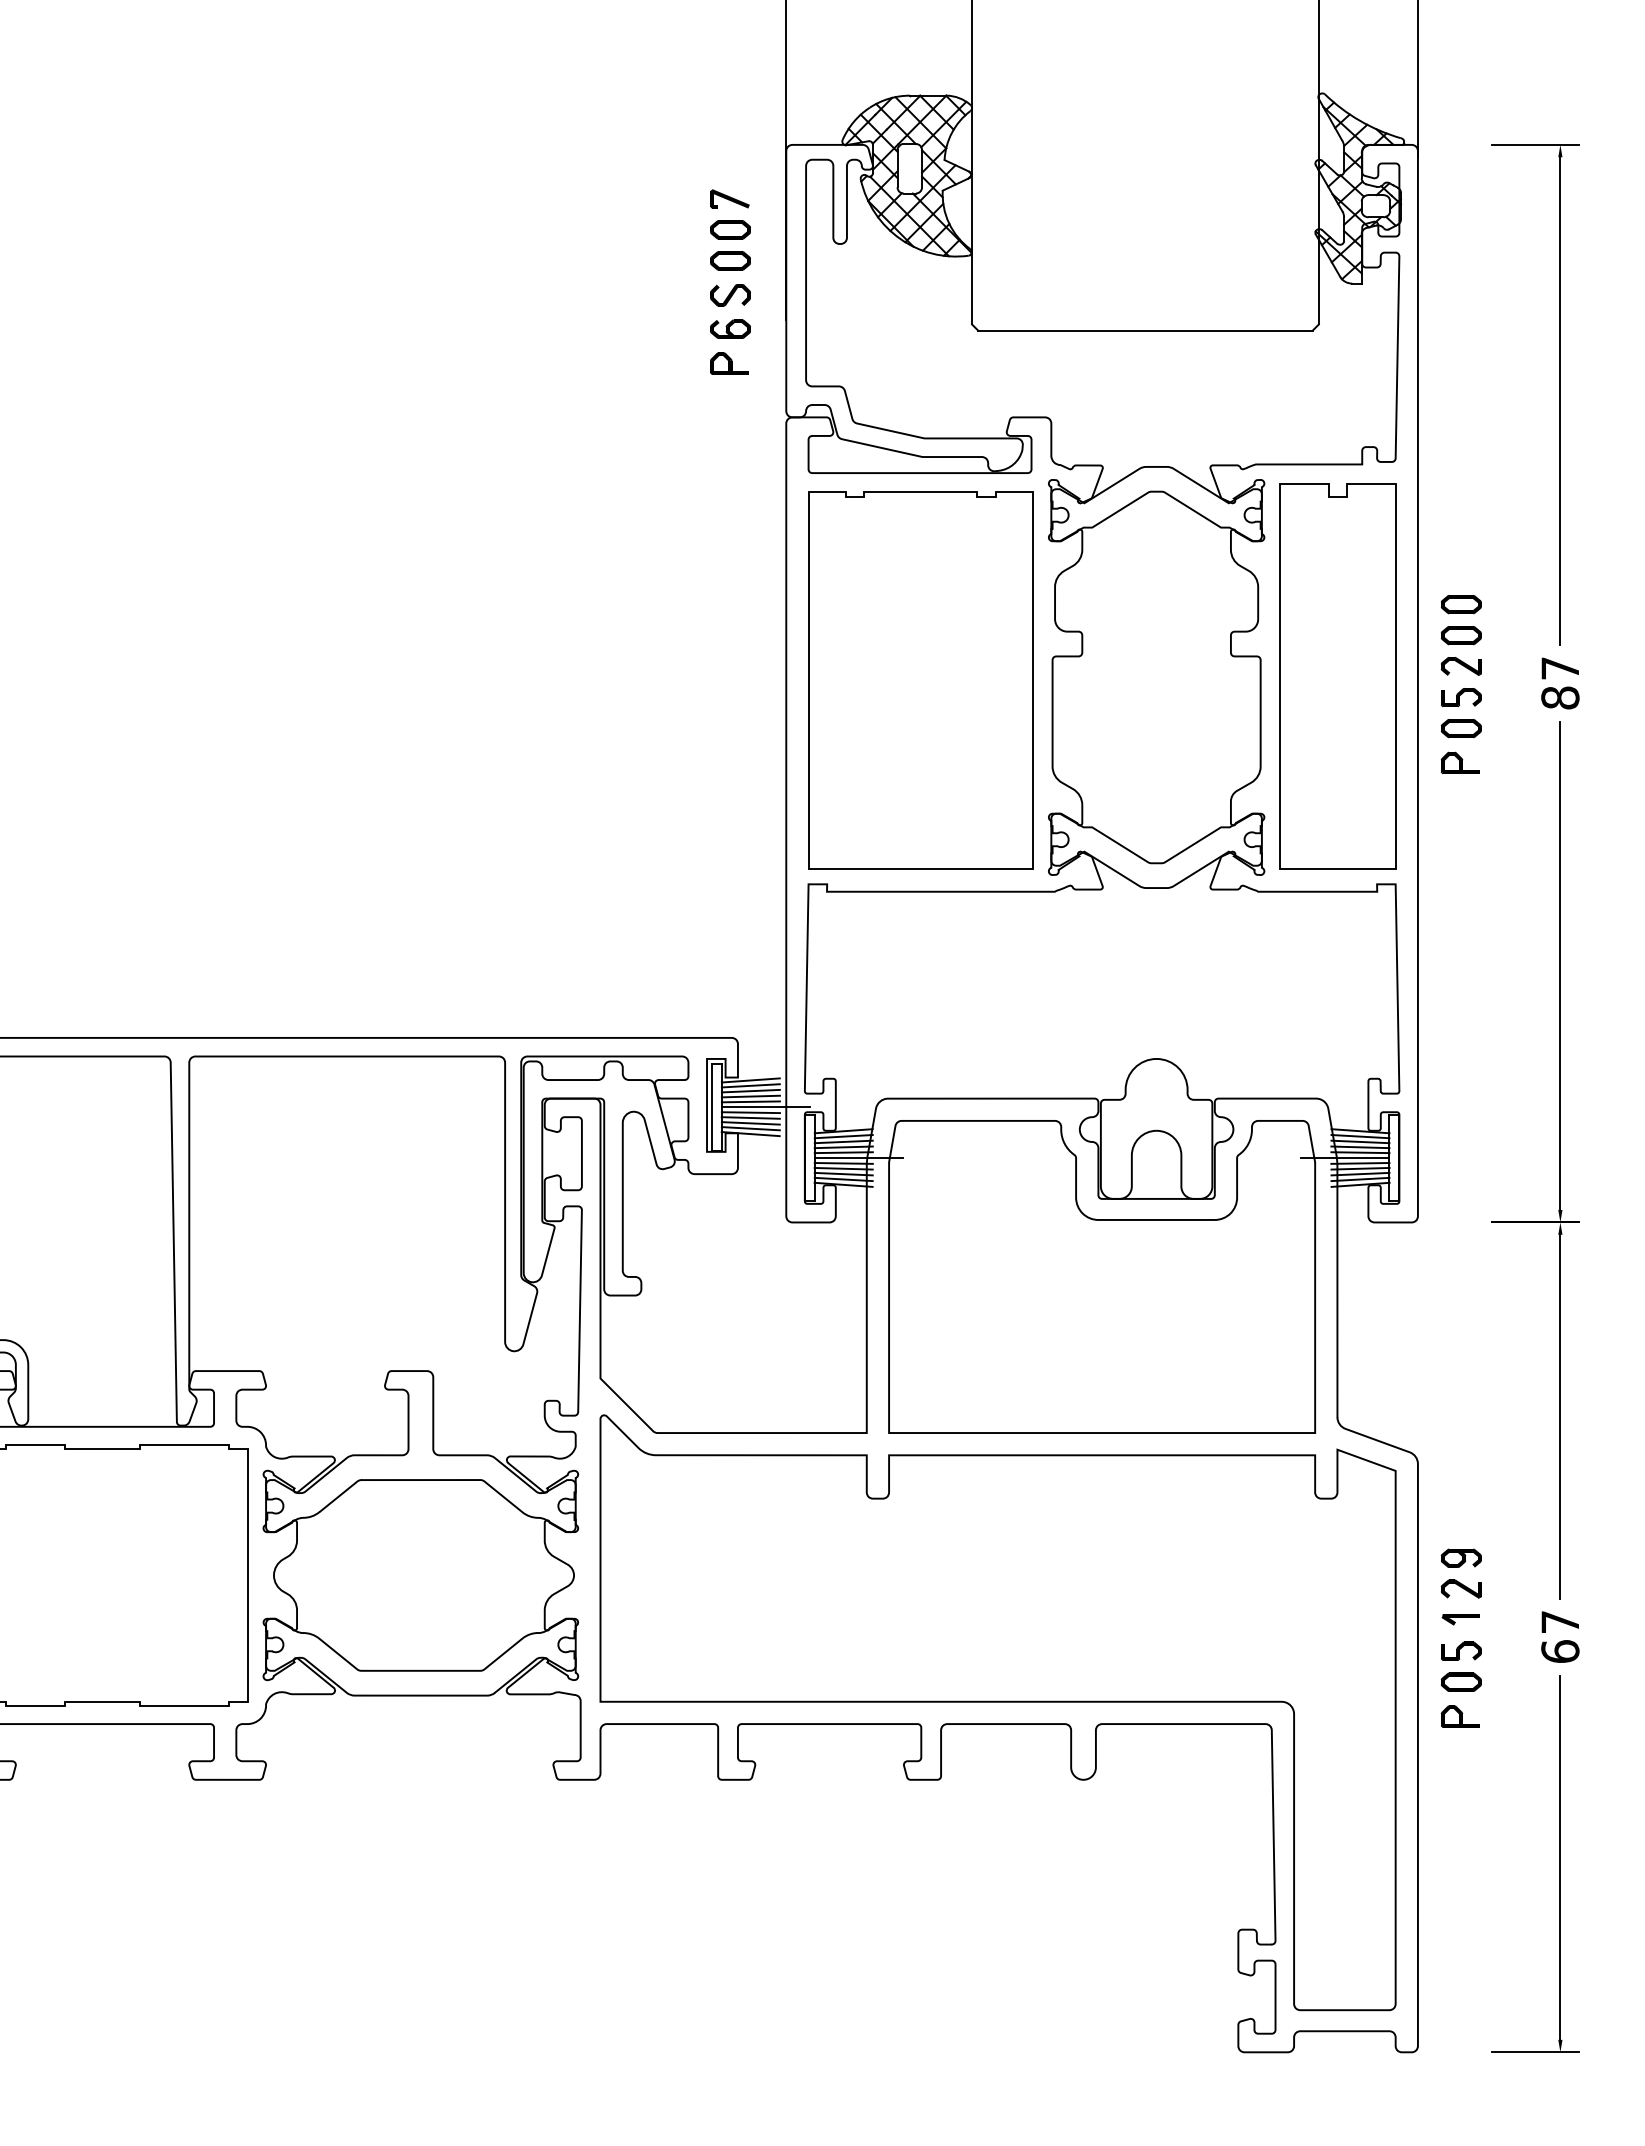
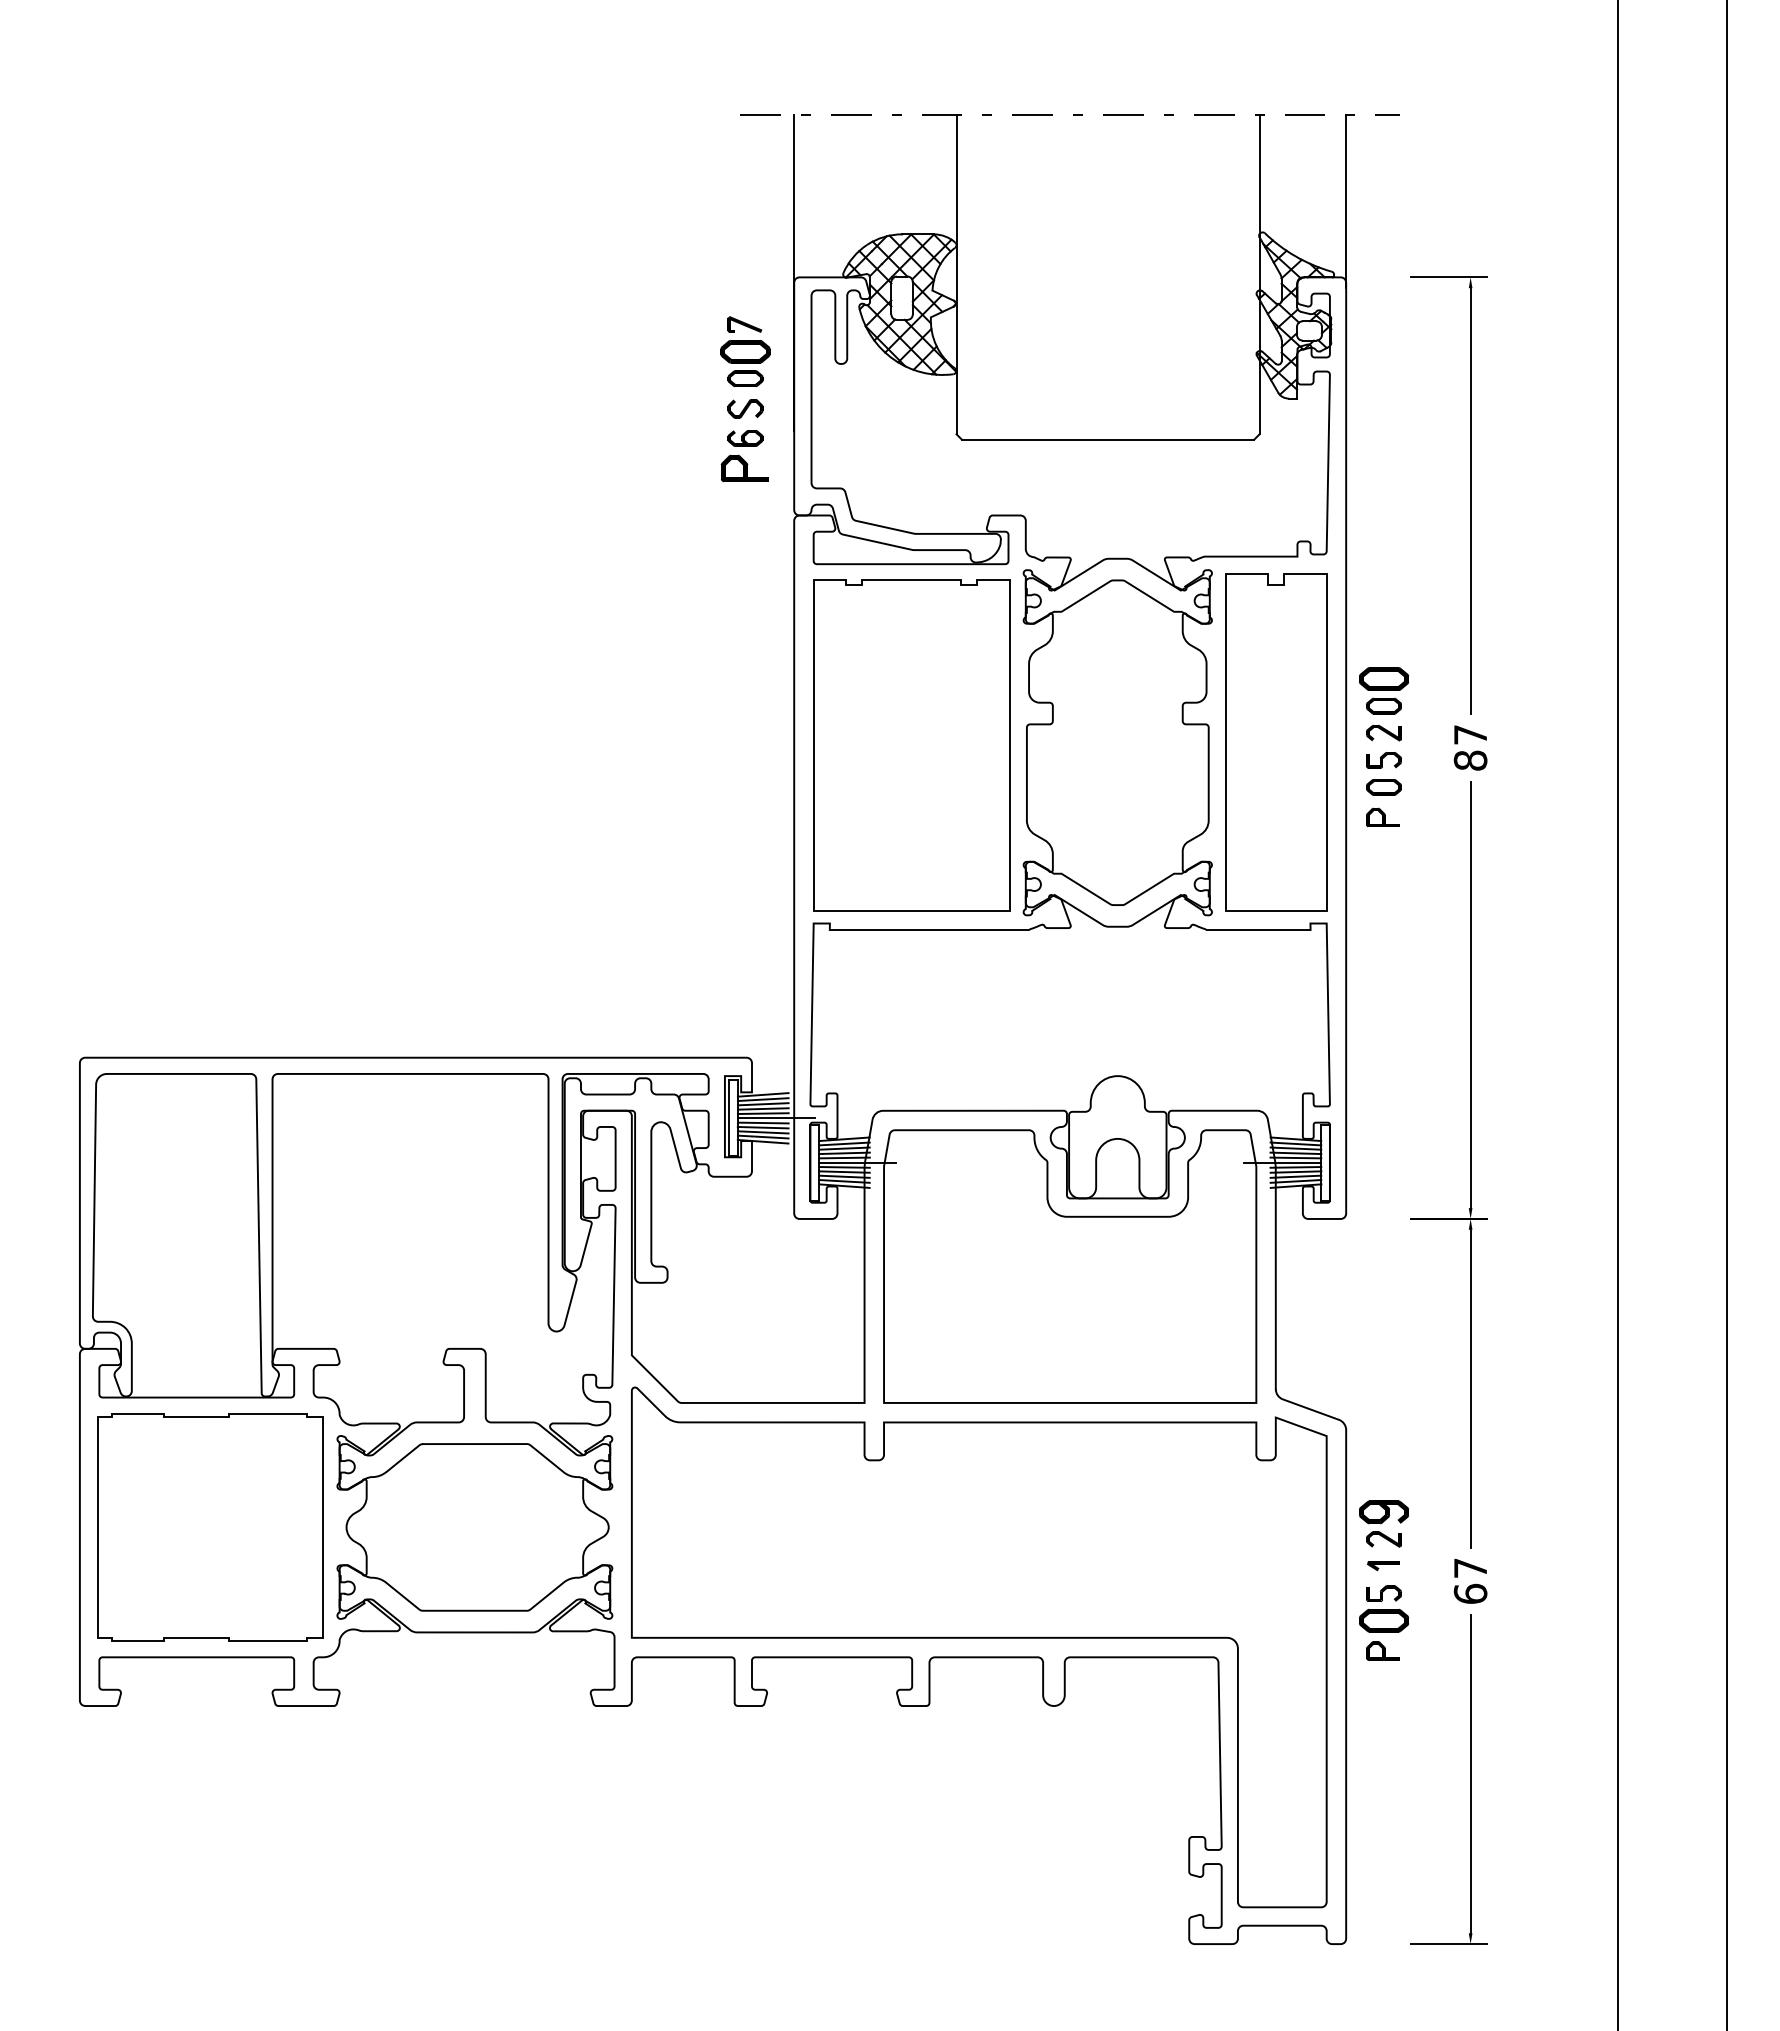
part: (730, 229) -> (745, 351), size x1.4
part: (729, 363) -> (744, 468), size x1.4
part: (1460, 603) -> (1383, 678), size x1.4
part: (1460, 1558) -> (1383, 1512), size x1.4
part: (1460, 1681) -> (1383, 1620), size x1.4

